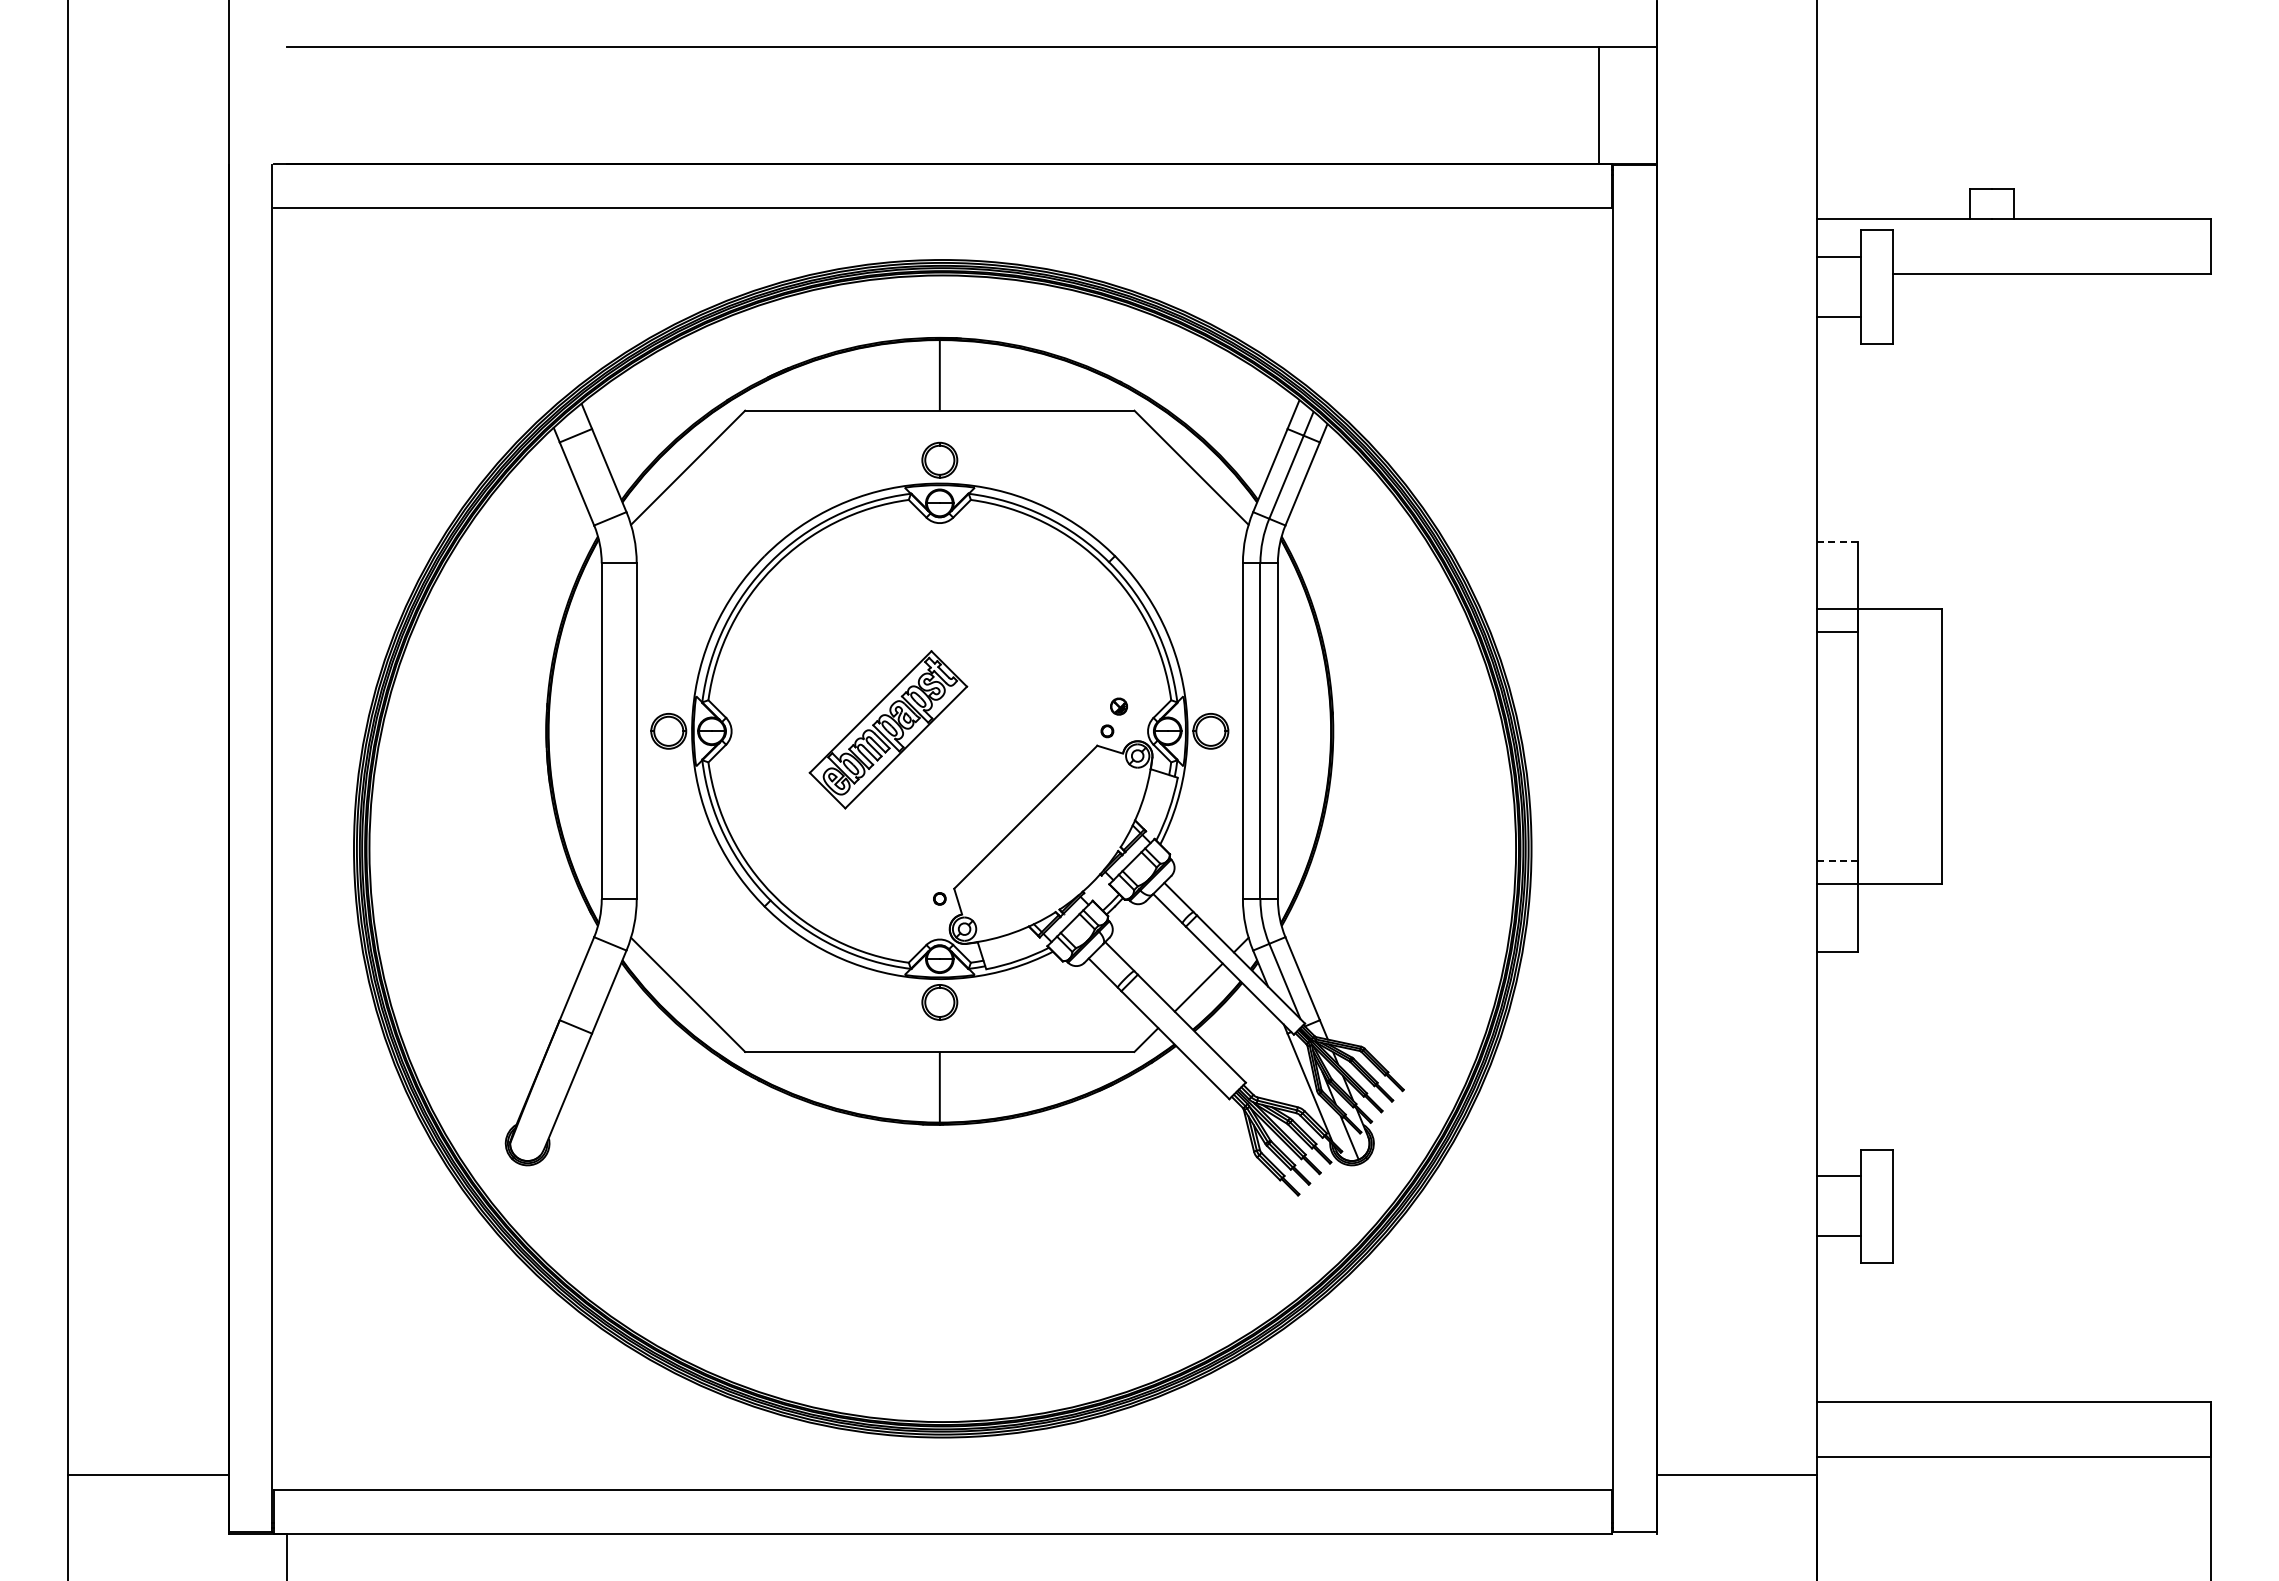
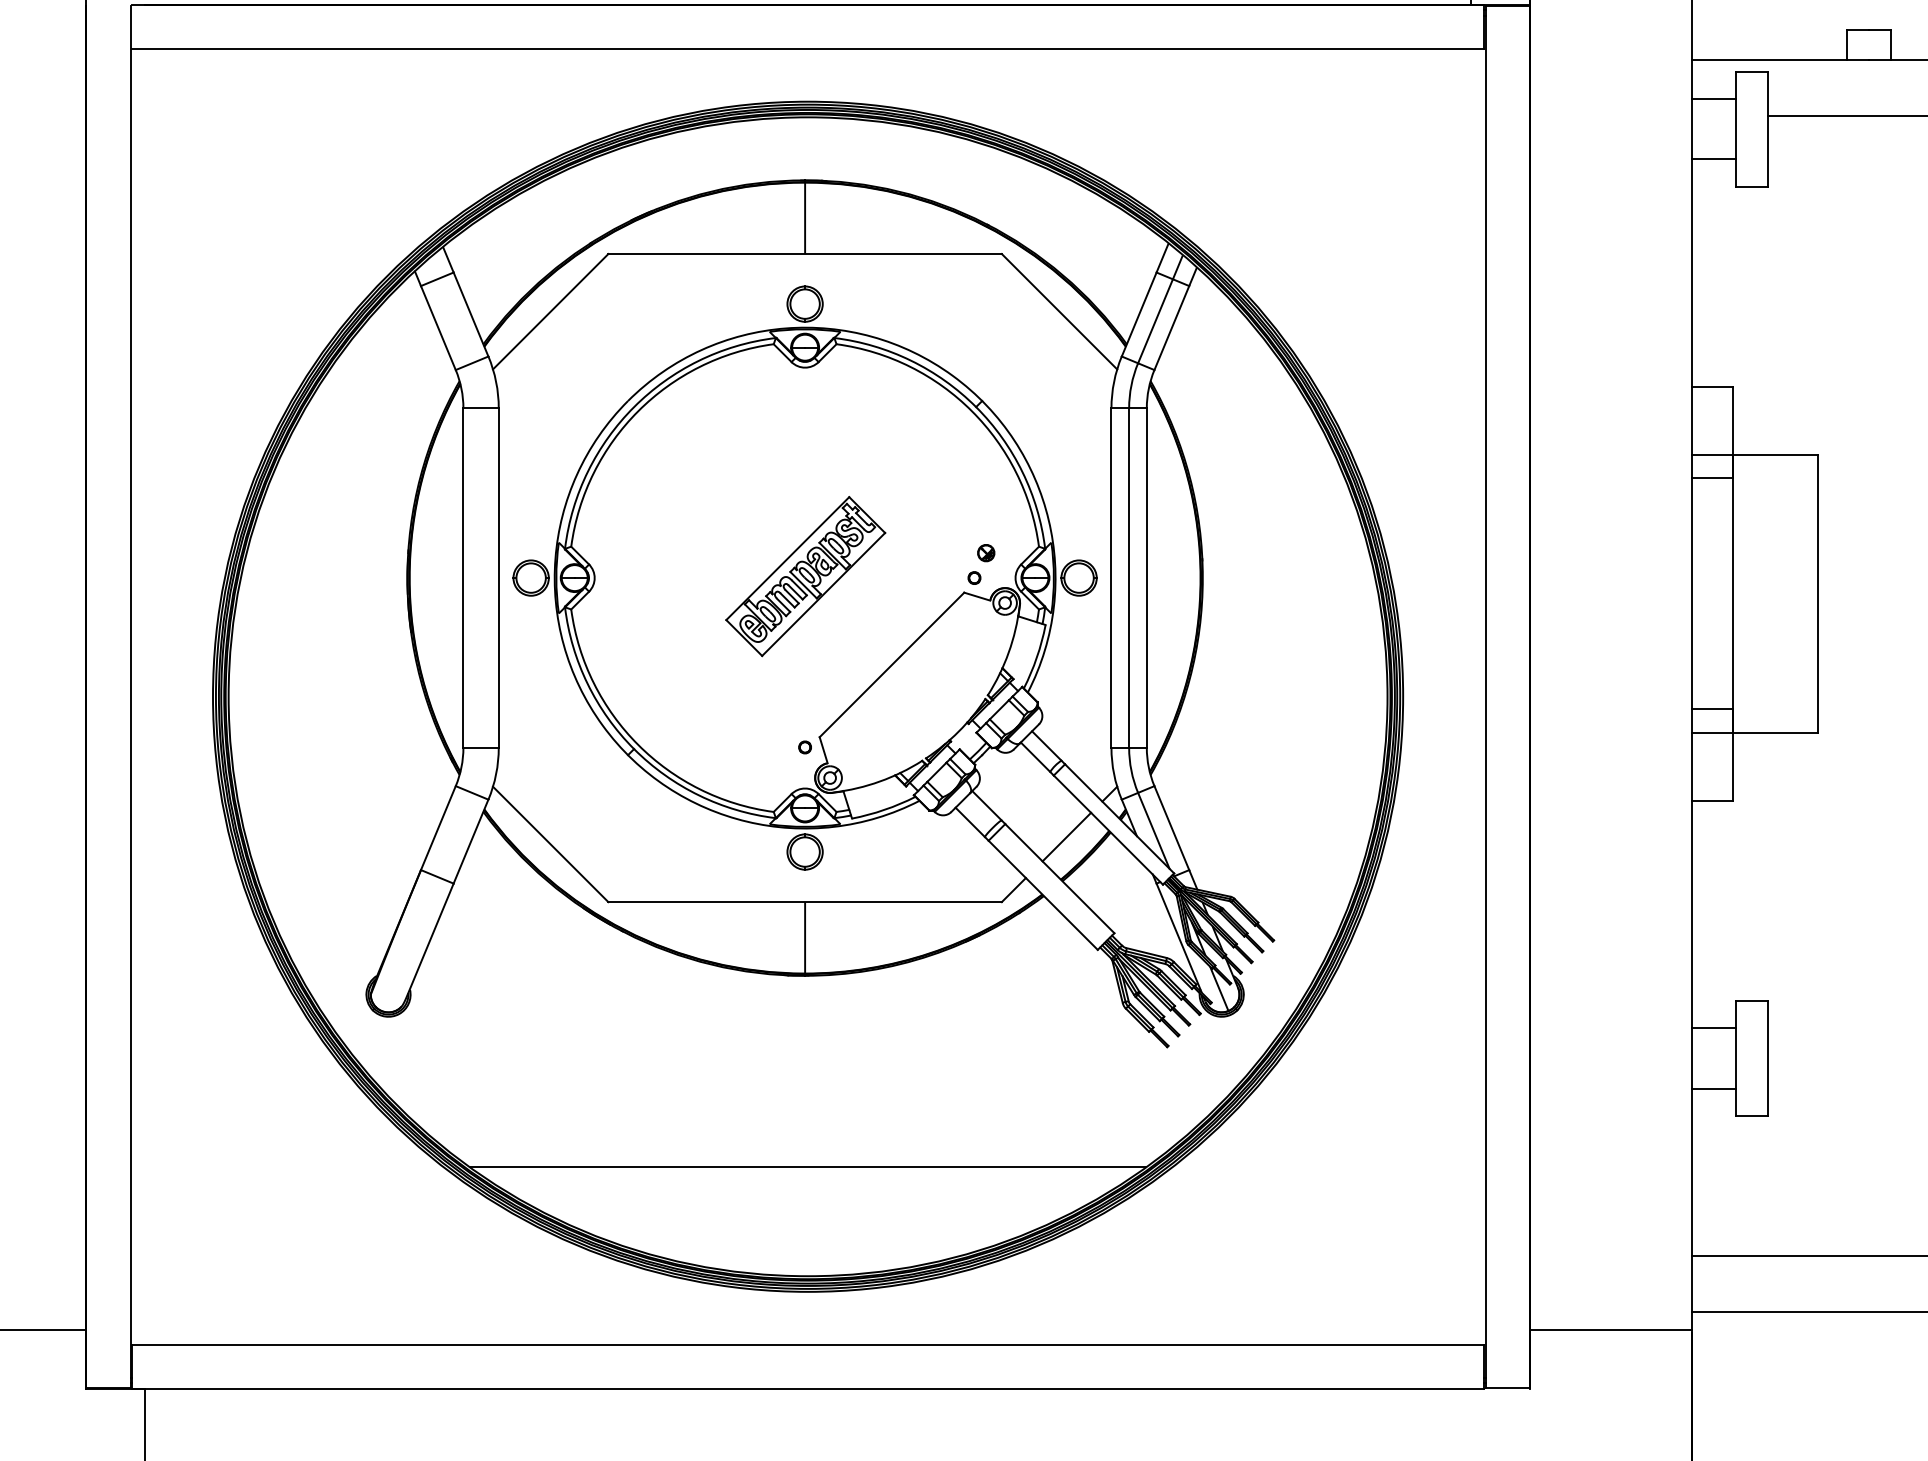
line: (1837, 542) -> (1712, 387), dashed -> solid
part: (888, 729) -> (805, 576), moved
line: (1838, 861) -> (1713, 709), dashed -> solid
line: (942, 1314) -> (807, 1167), added

